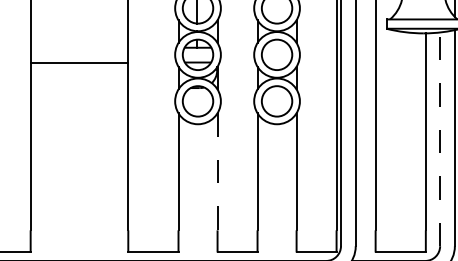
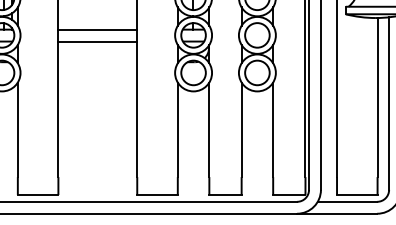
line: (79, 47) -> (97, 29), added
line: (440, 139) -> (389, 103), dashed -> solid
line: (217, 172) -> (209, 130), dashed -> solid

